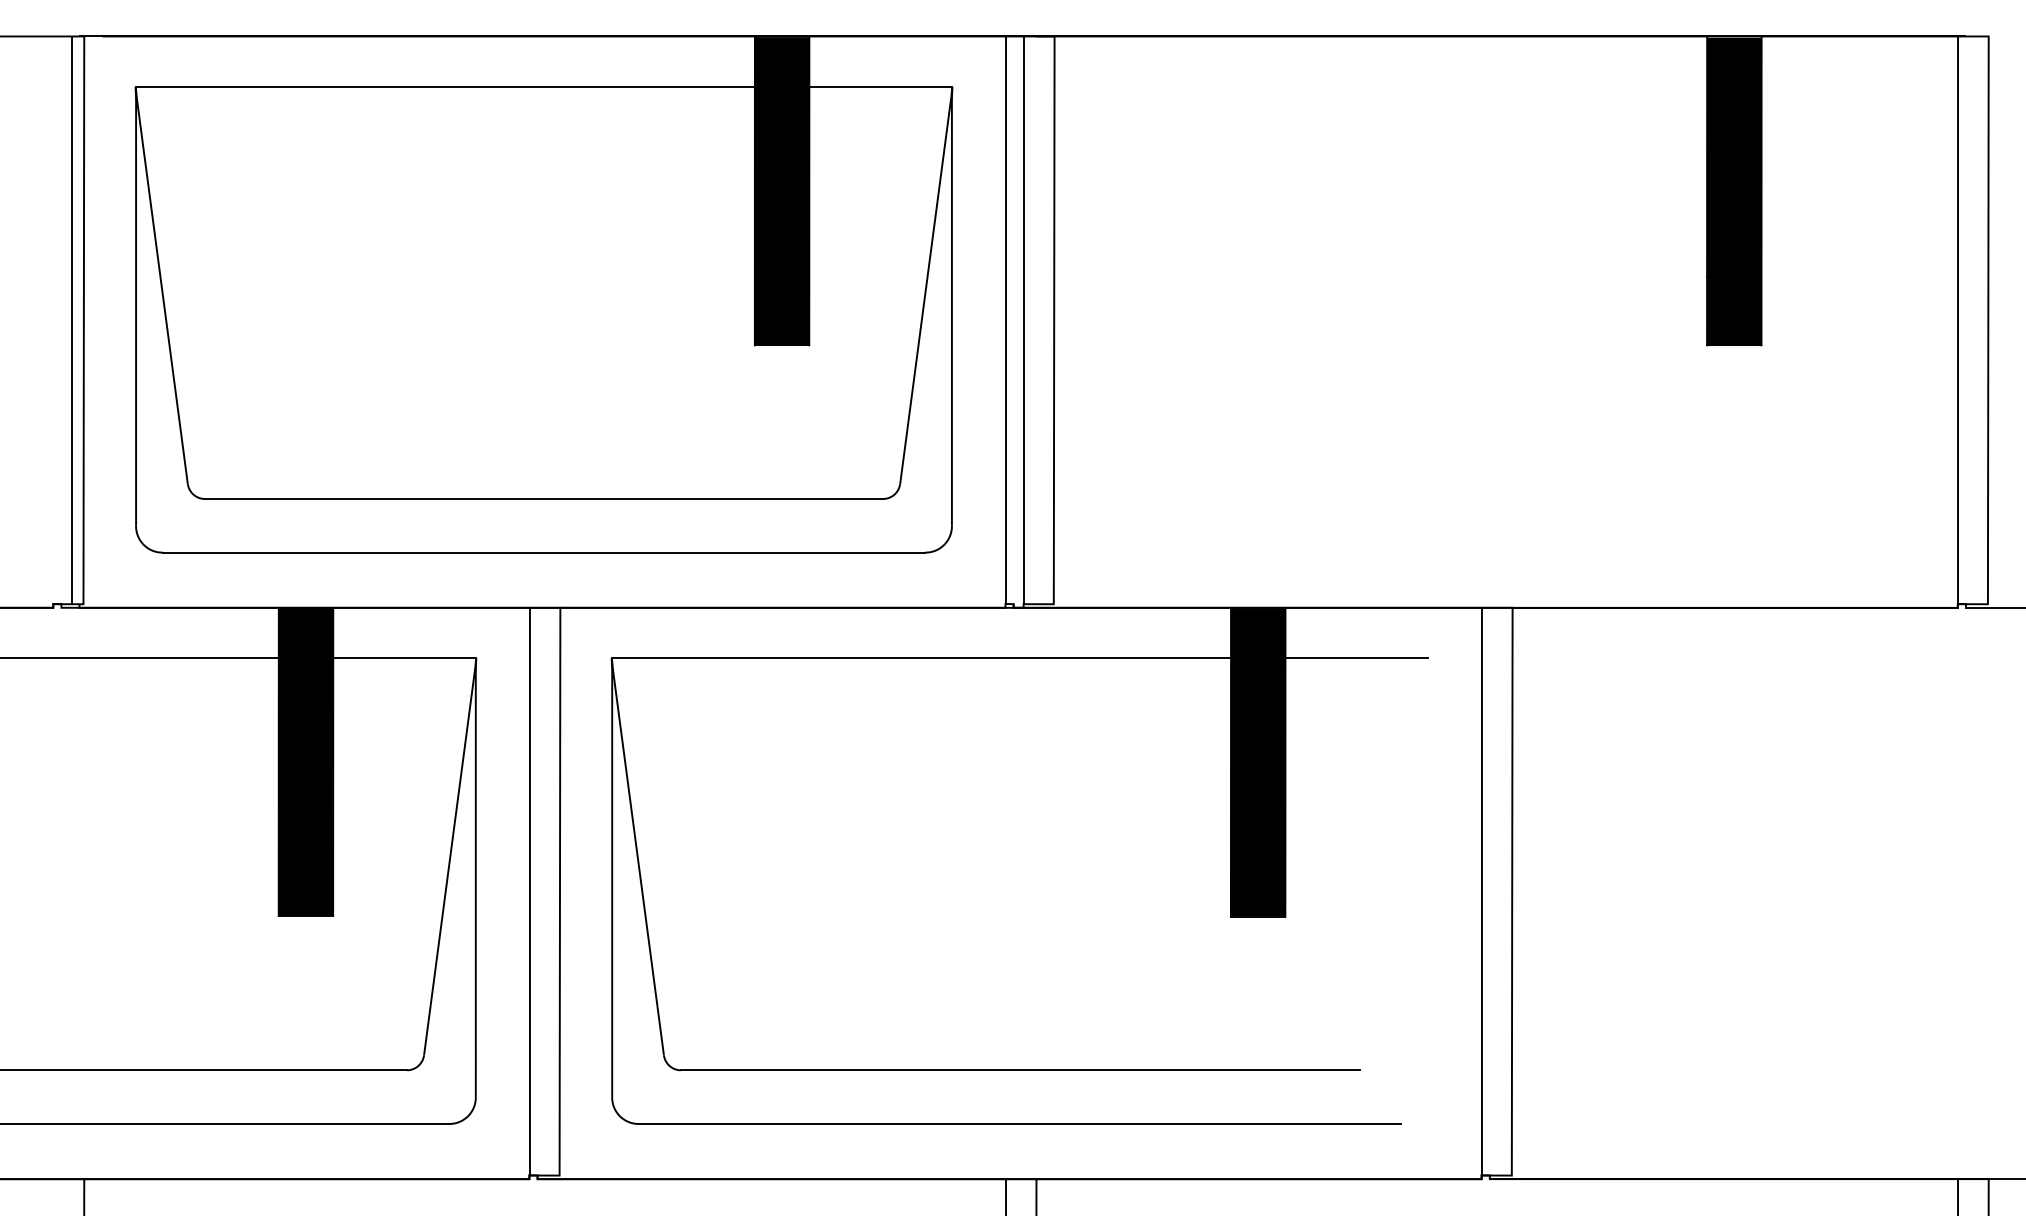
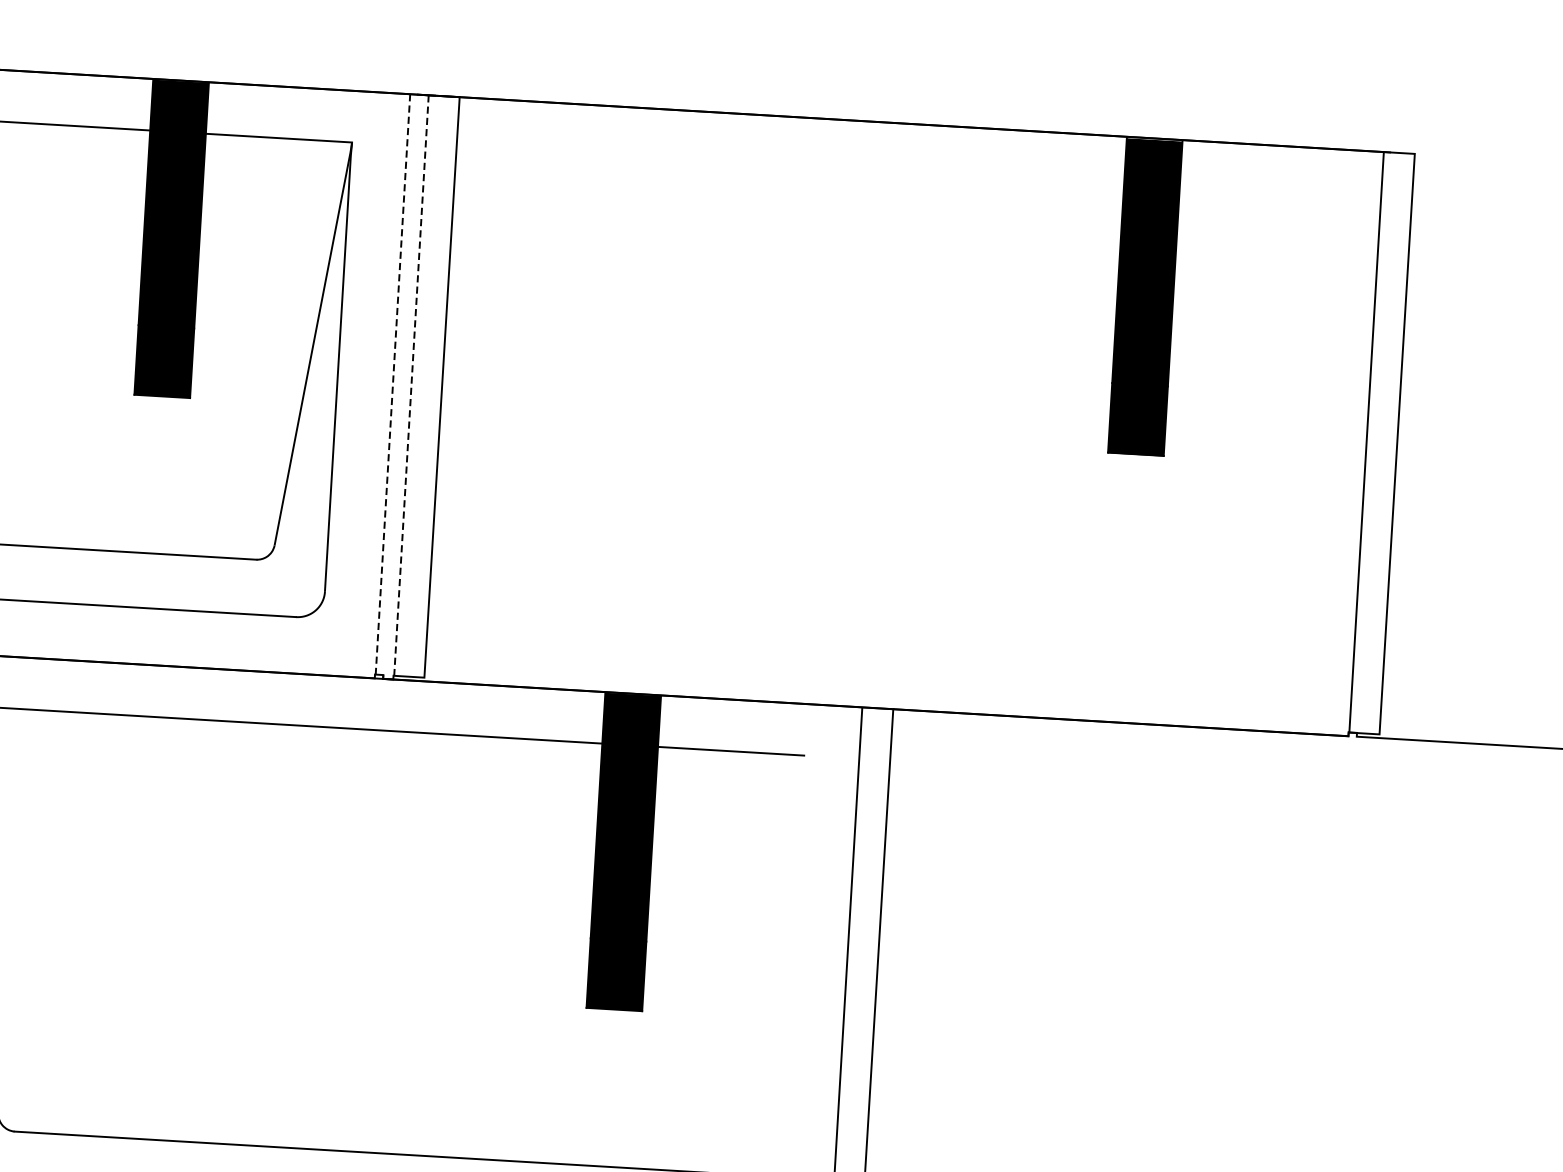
line: (1006, 320) -> (393, 384), solid -> dashed
line: (1024, 320) -> (411, 385), solid -> dashed

